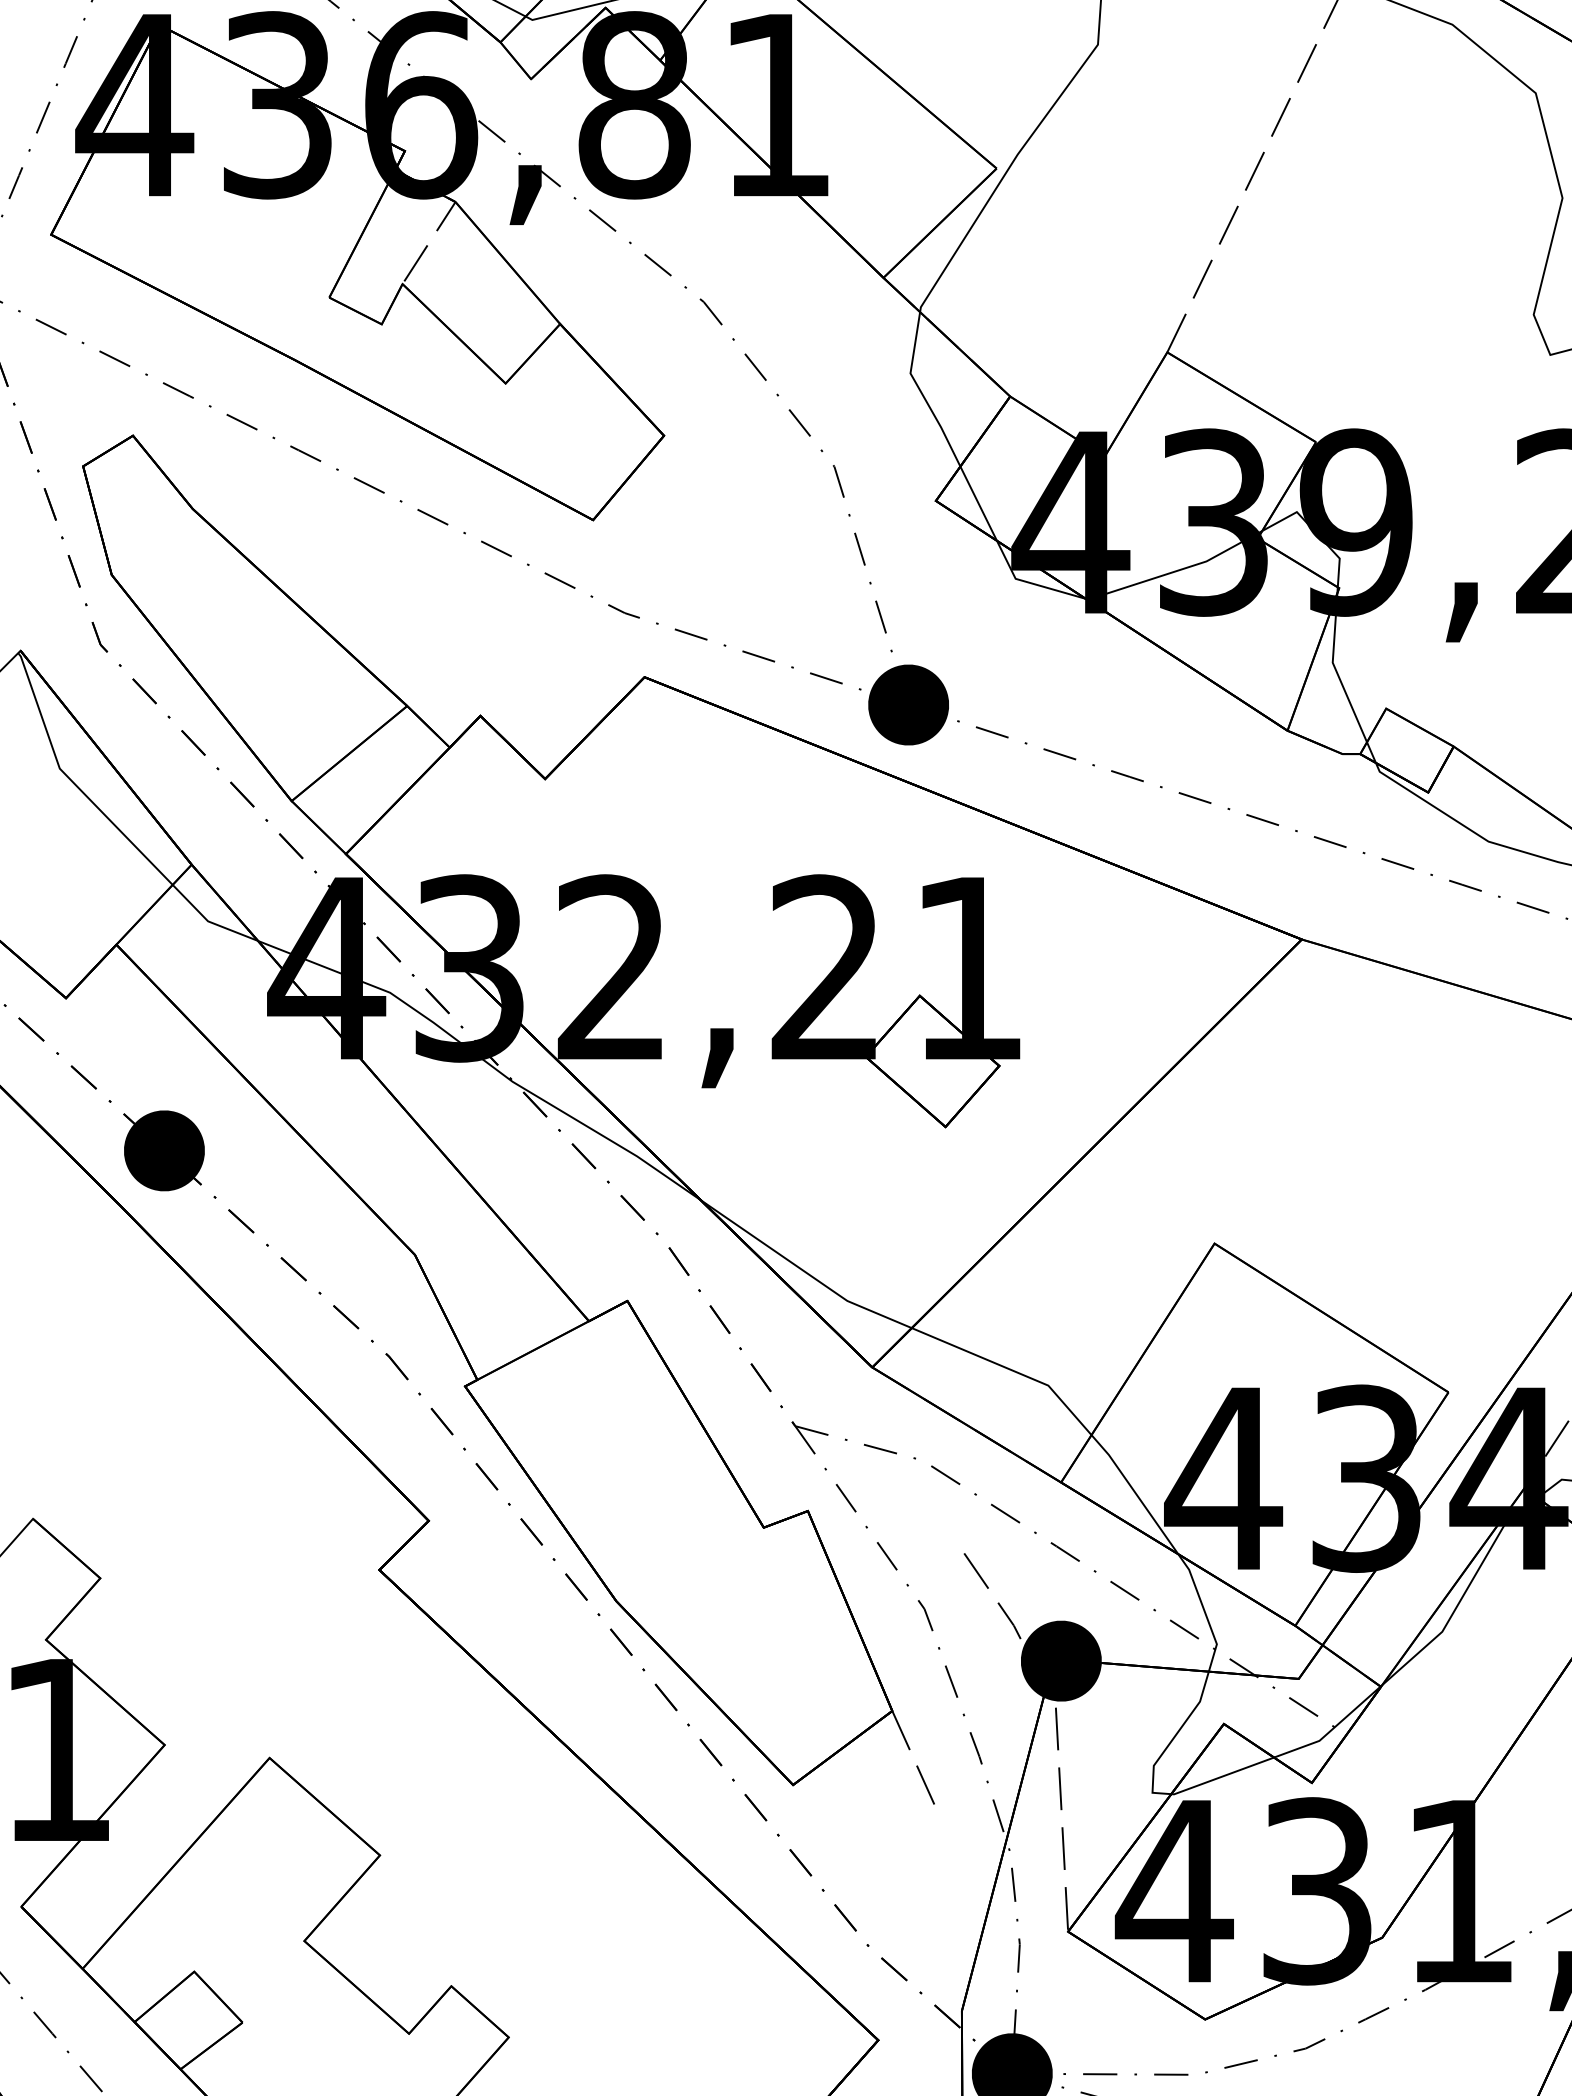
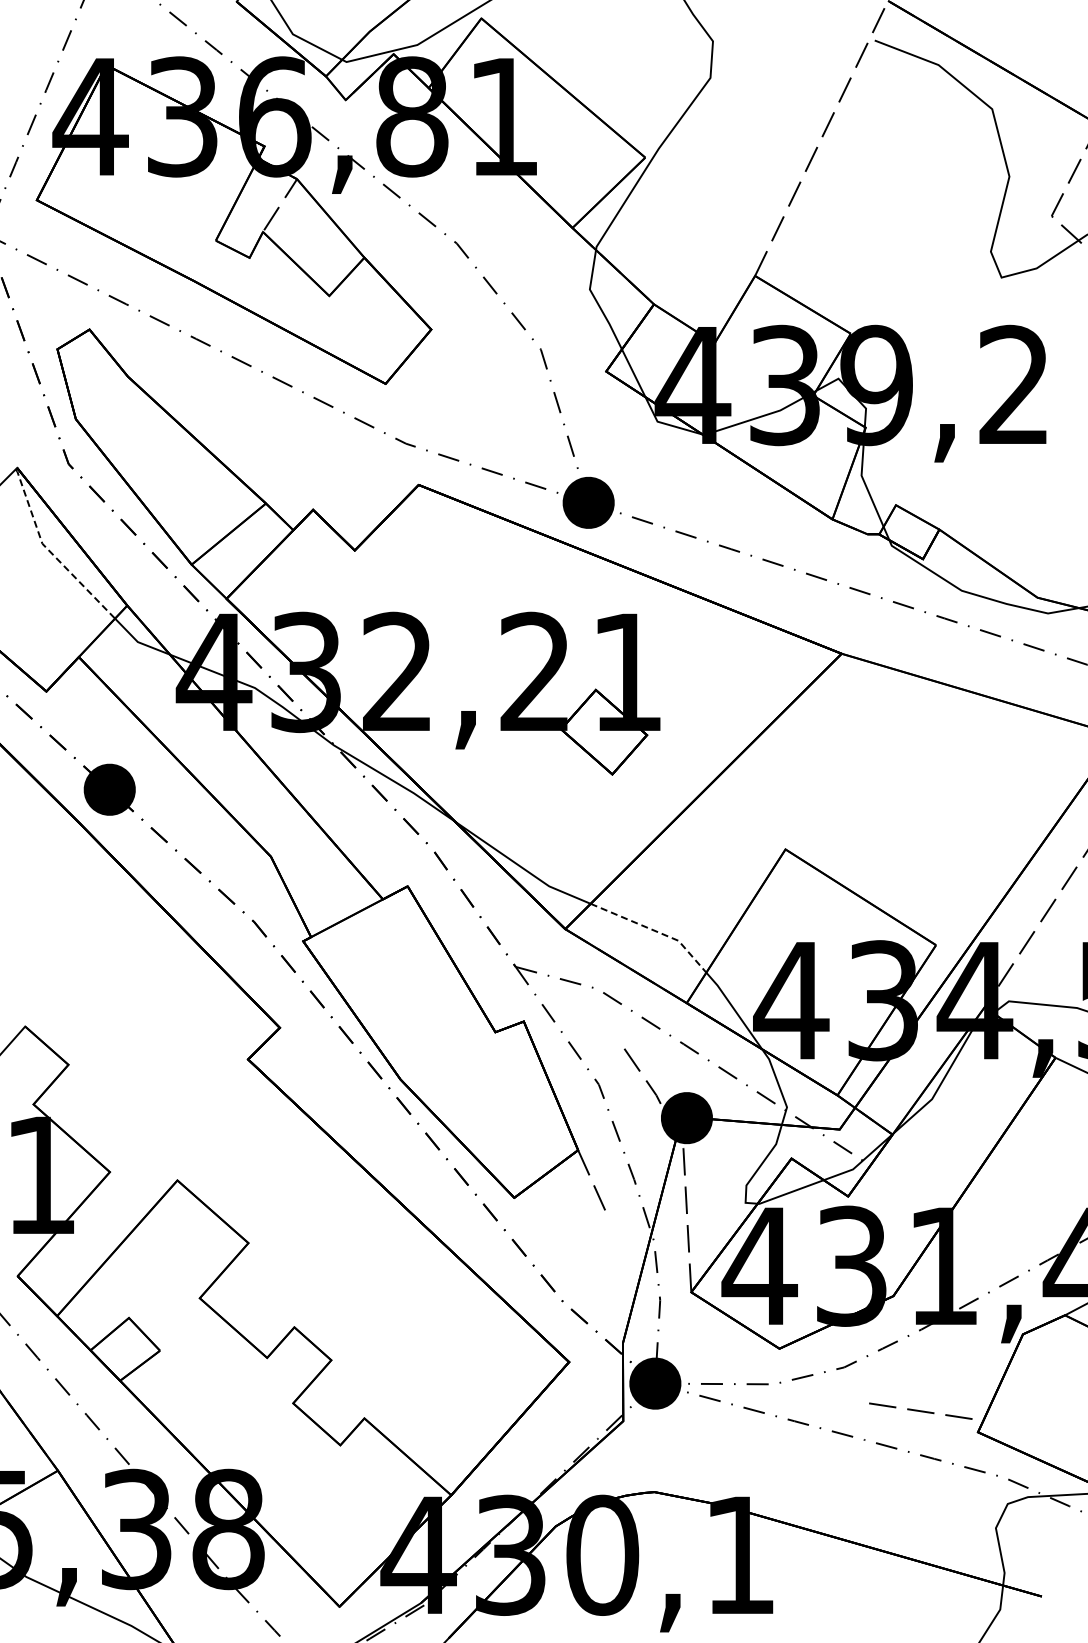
line: (72, 782) -> (50, 552), solid -> dashed
line: (1010, 1369) -> (654, 930), solid -> dashed

